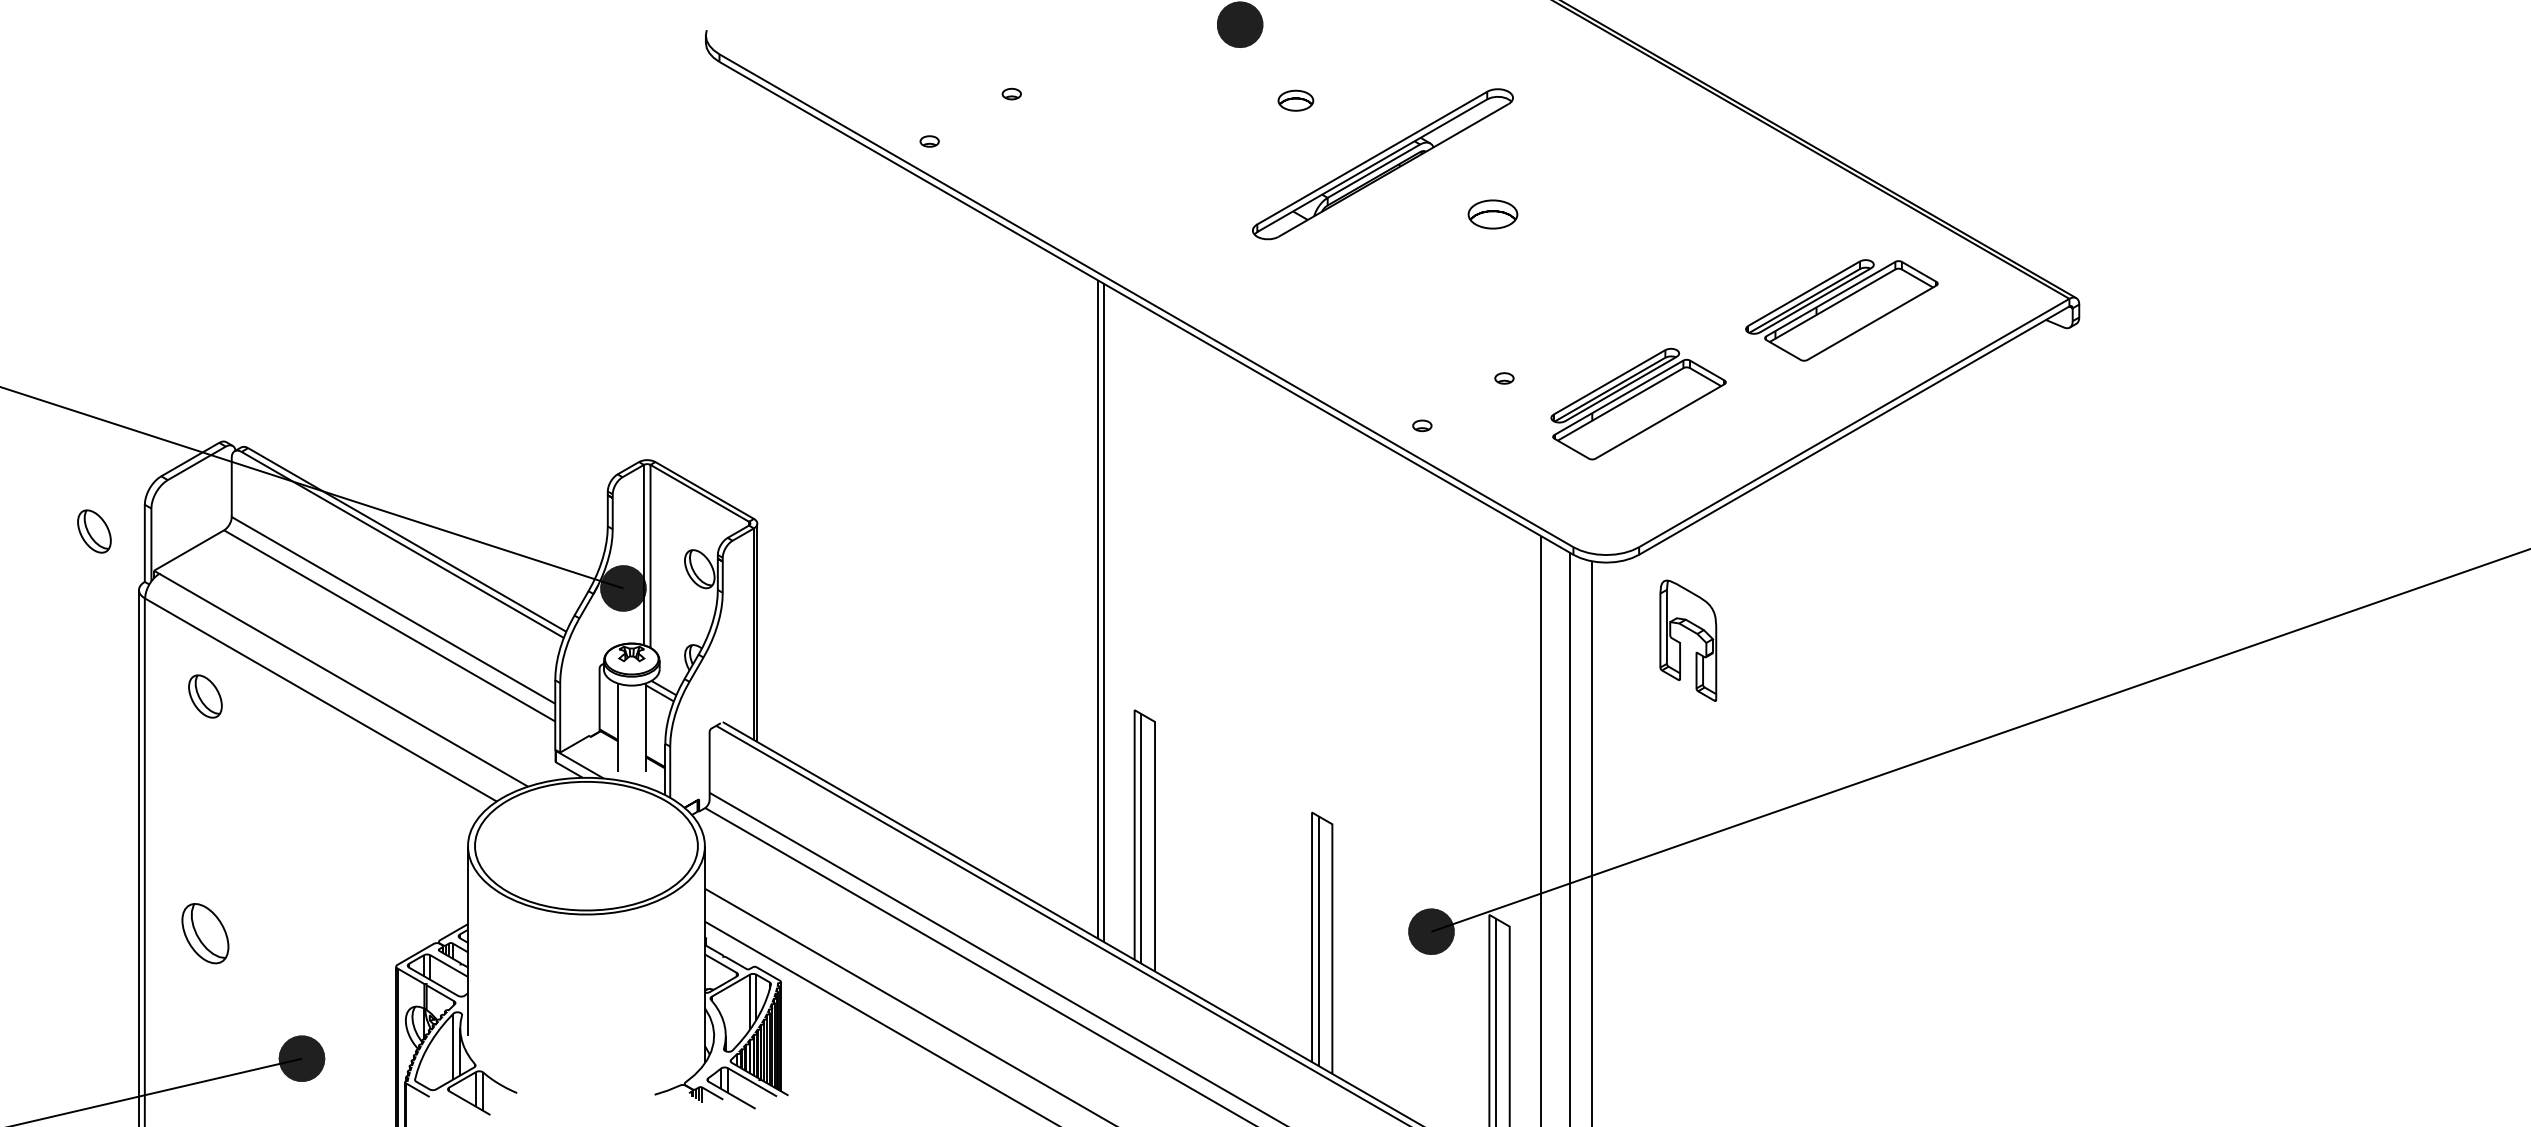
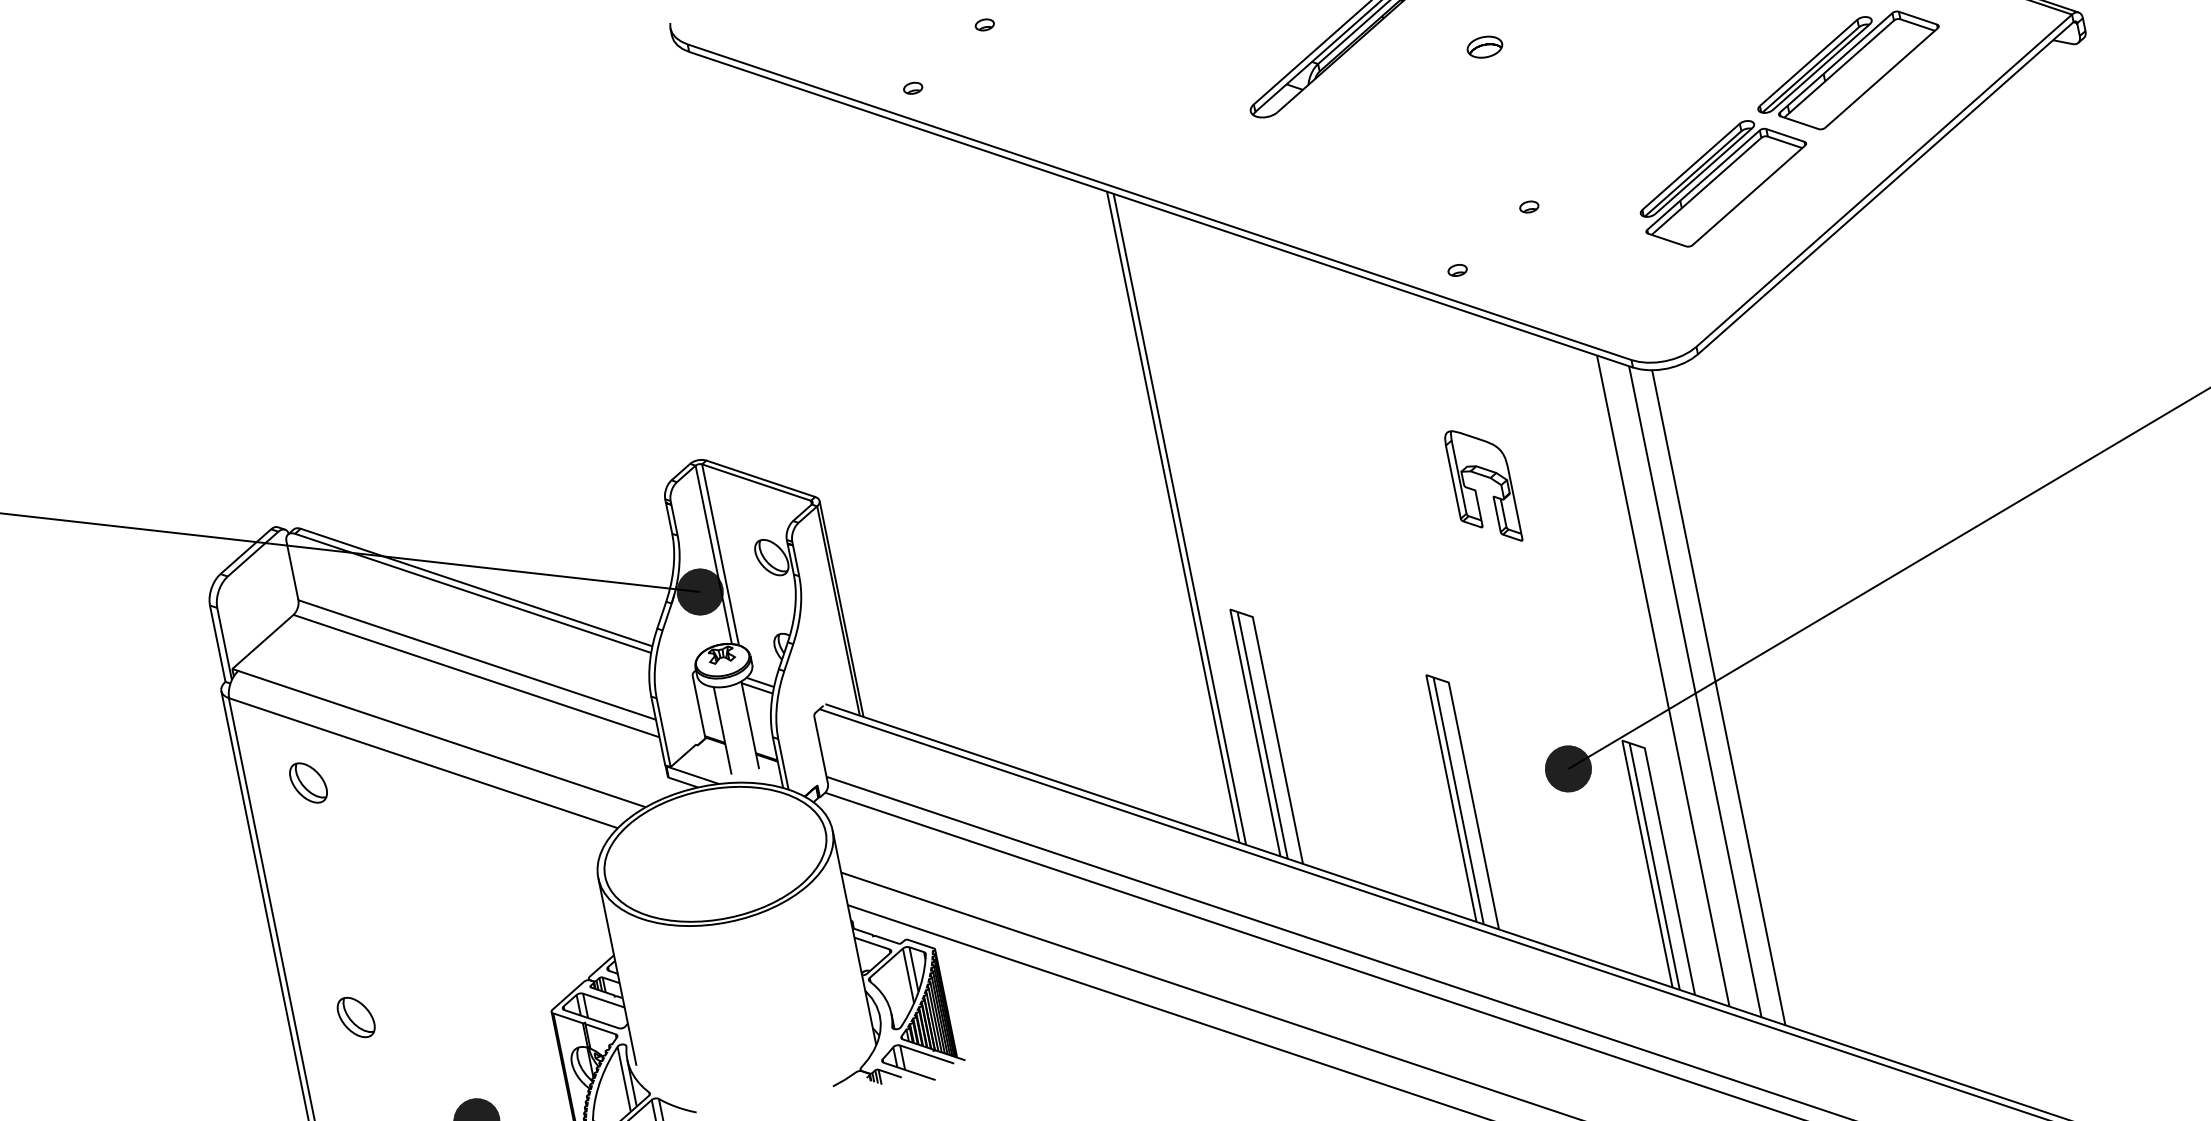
part: (1492, 214) -> (1484, 47), size x0.71
part: (1638, 403) -> (1724, 181), moved
part: (94, 531) -> (165, 642), removed
part: (1680, 642) -> (1475, 489), moved
part: (205, 933) -> (356, 1017), size x0.71

